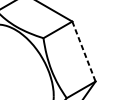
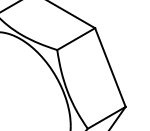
line: (84, 52) -> (110, 68), dashed -> solid

